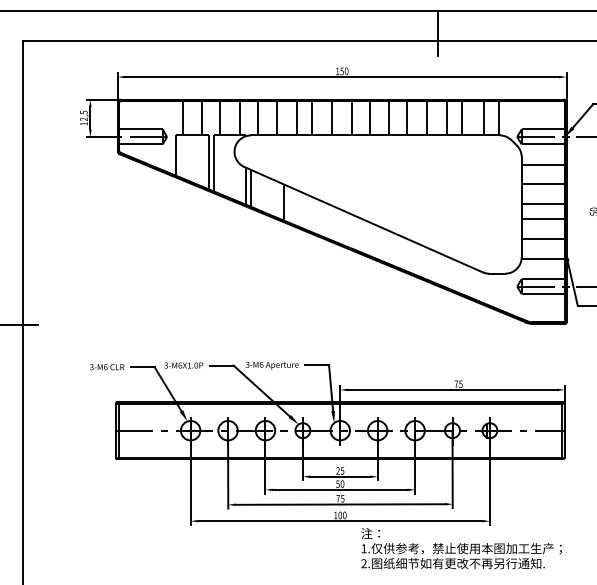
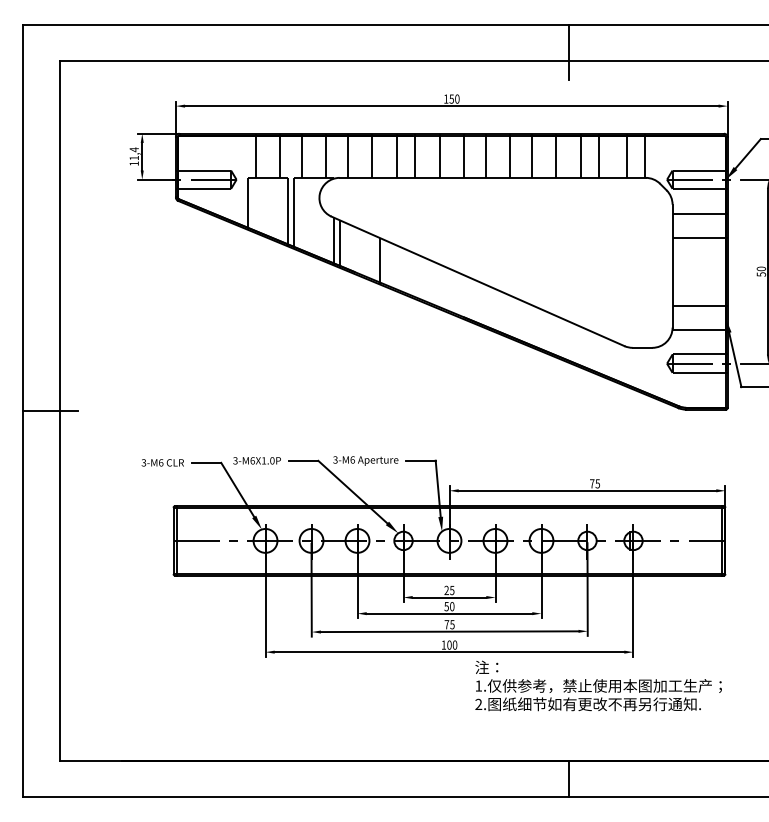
text: (83, 115) -> (133, 153), 12,5 -> 11,4
line: (543, 204) -> (699, 262), removed
line: (543, 218) -> (699, 280), removed

